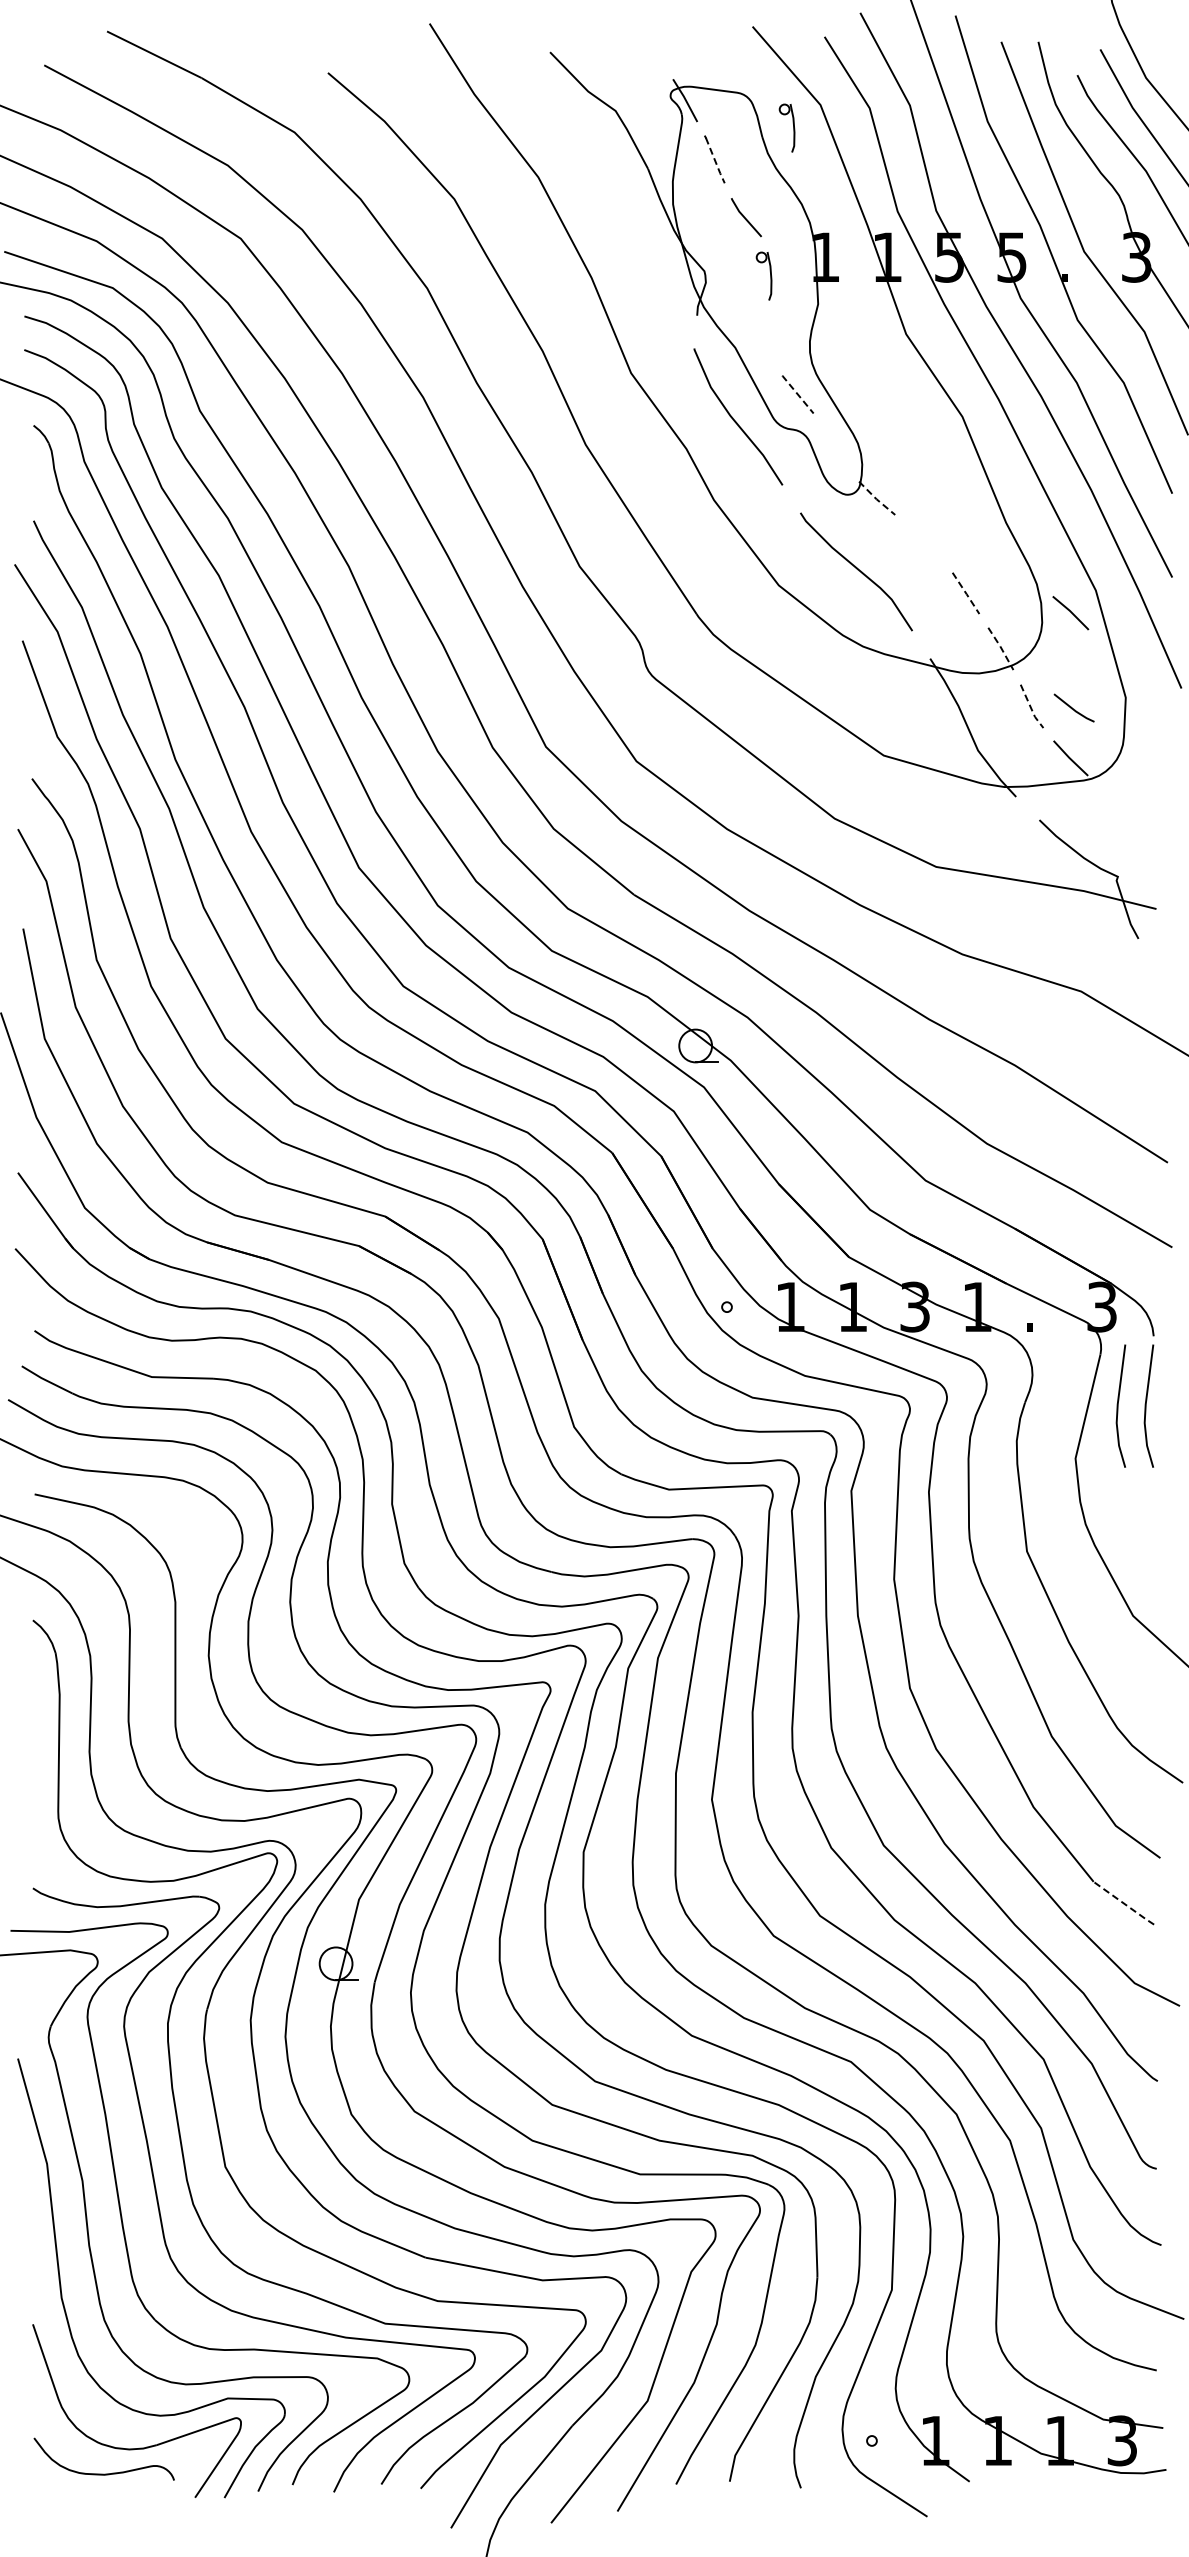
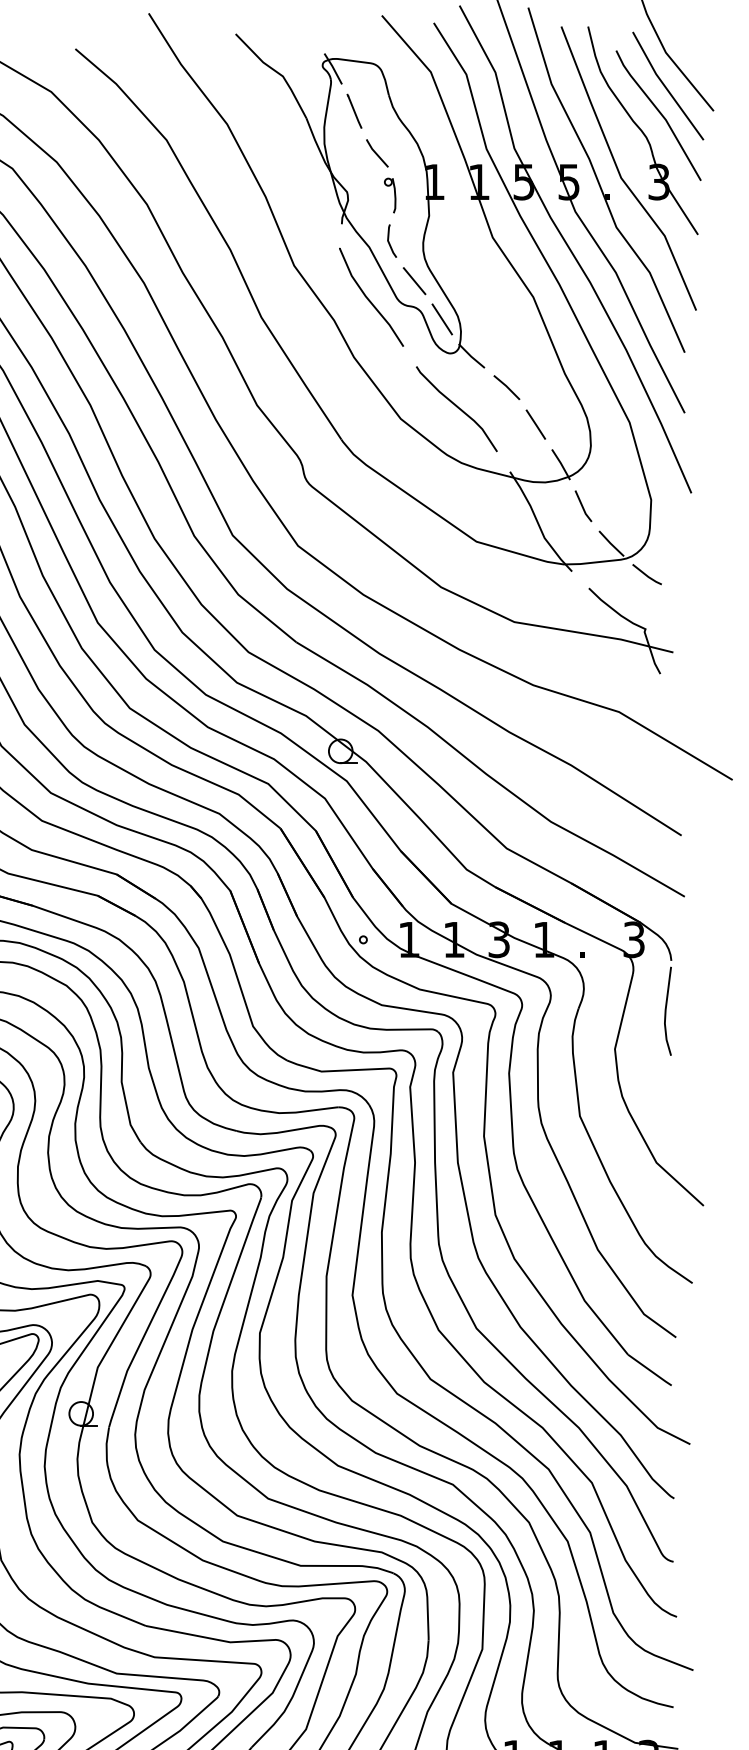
part: (793, 127) -> (411, 88), removed
line: (715, 161) -> (355, 112), dashed -> solid
line: (763, 341) -> (389, 242), added
line: (797, 394) -> (414, 281), dashed -> solid
line: (835, 447) -> (441, 319), added
line: (876, 499) -> (471, 356), dashed -> solid
line: (966, 594) -> (536, 425), dashed -> solid
line: (1070, 612) -> (506, 387), moved
line: (1001, 648) -> (561, 464), dashed -> solid
line: (1072, 707) -> (645, 574), moved
line: (1031, 708) -> (583, 507), dashed -> solid
line: (1118, 1405) -> (645, 1010), removed
line: (1124, 1903) -> (650, 1370), dashed -> solid

